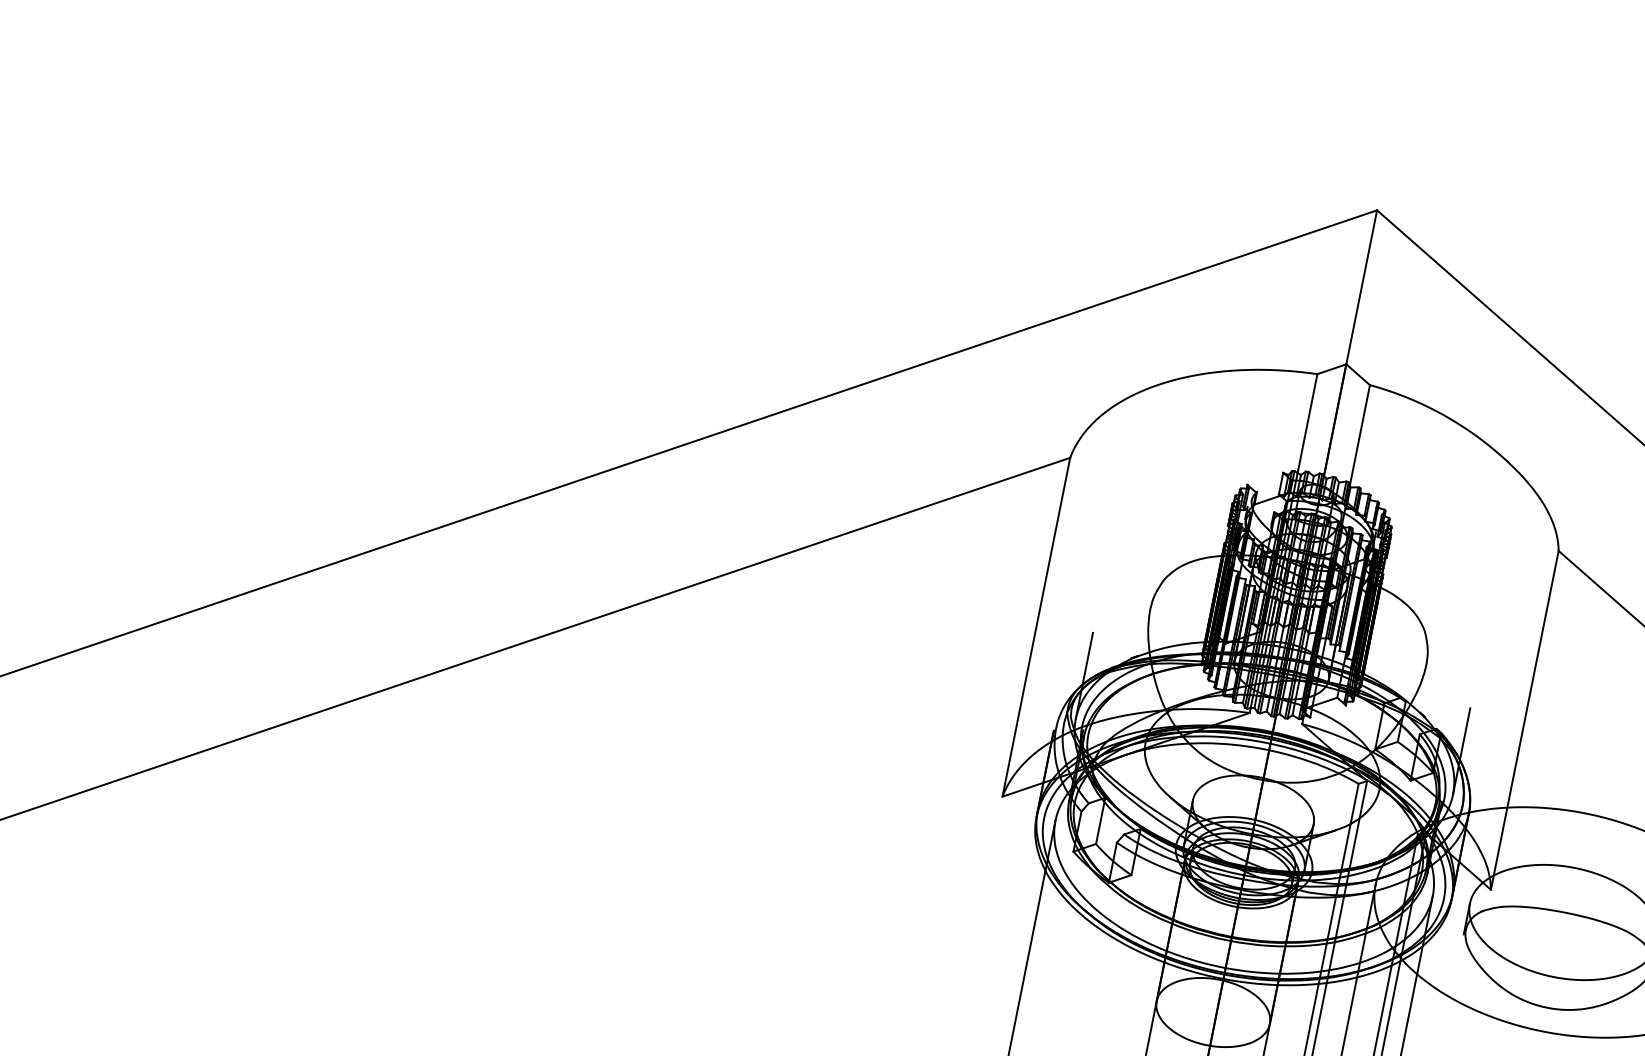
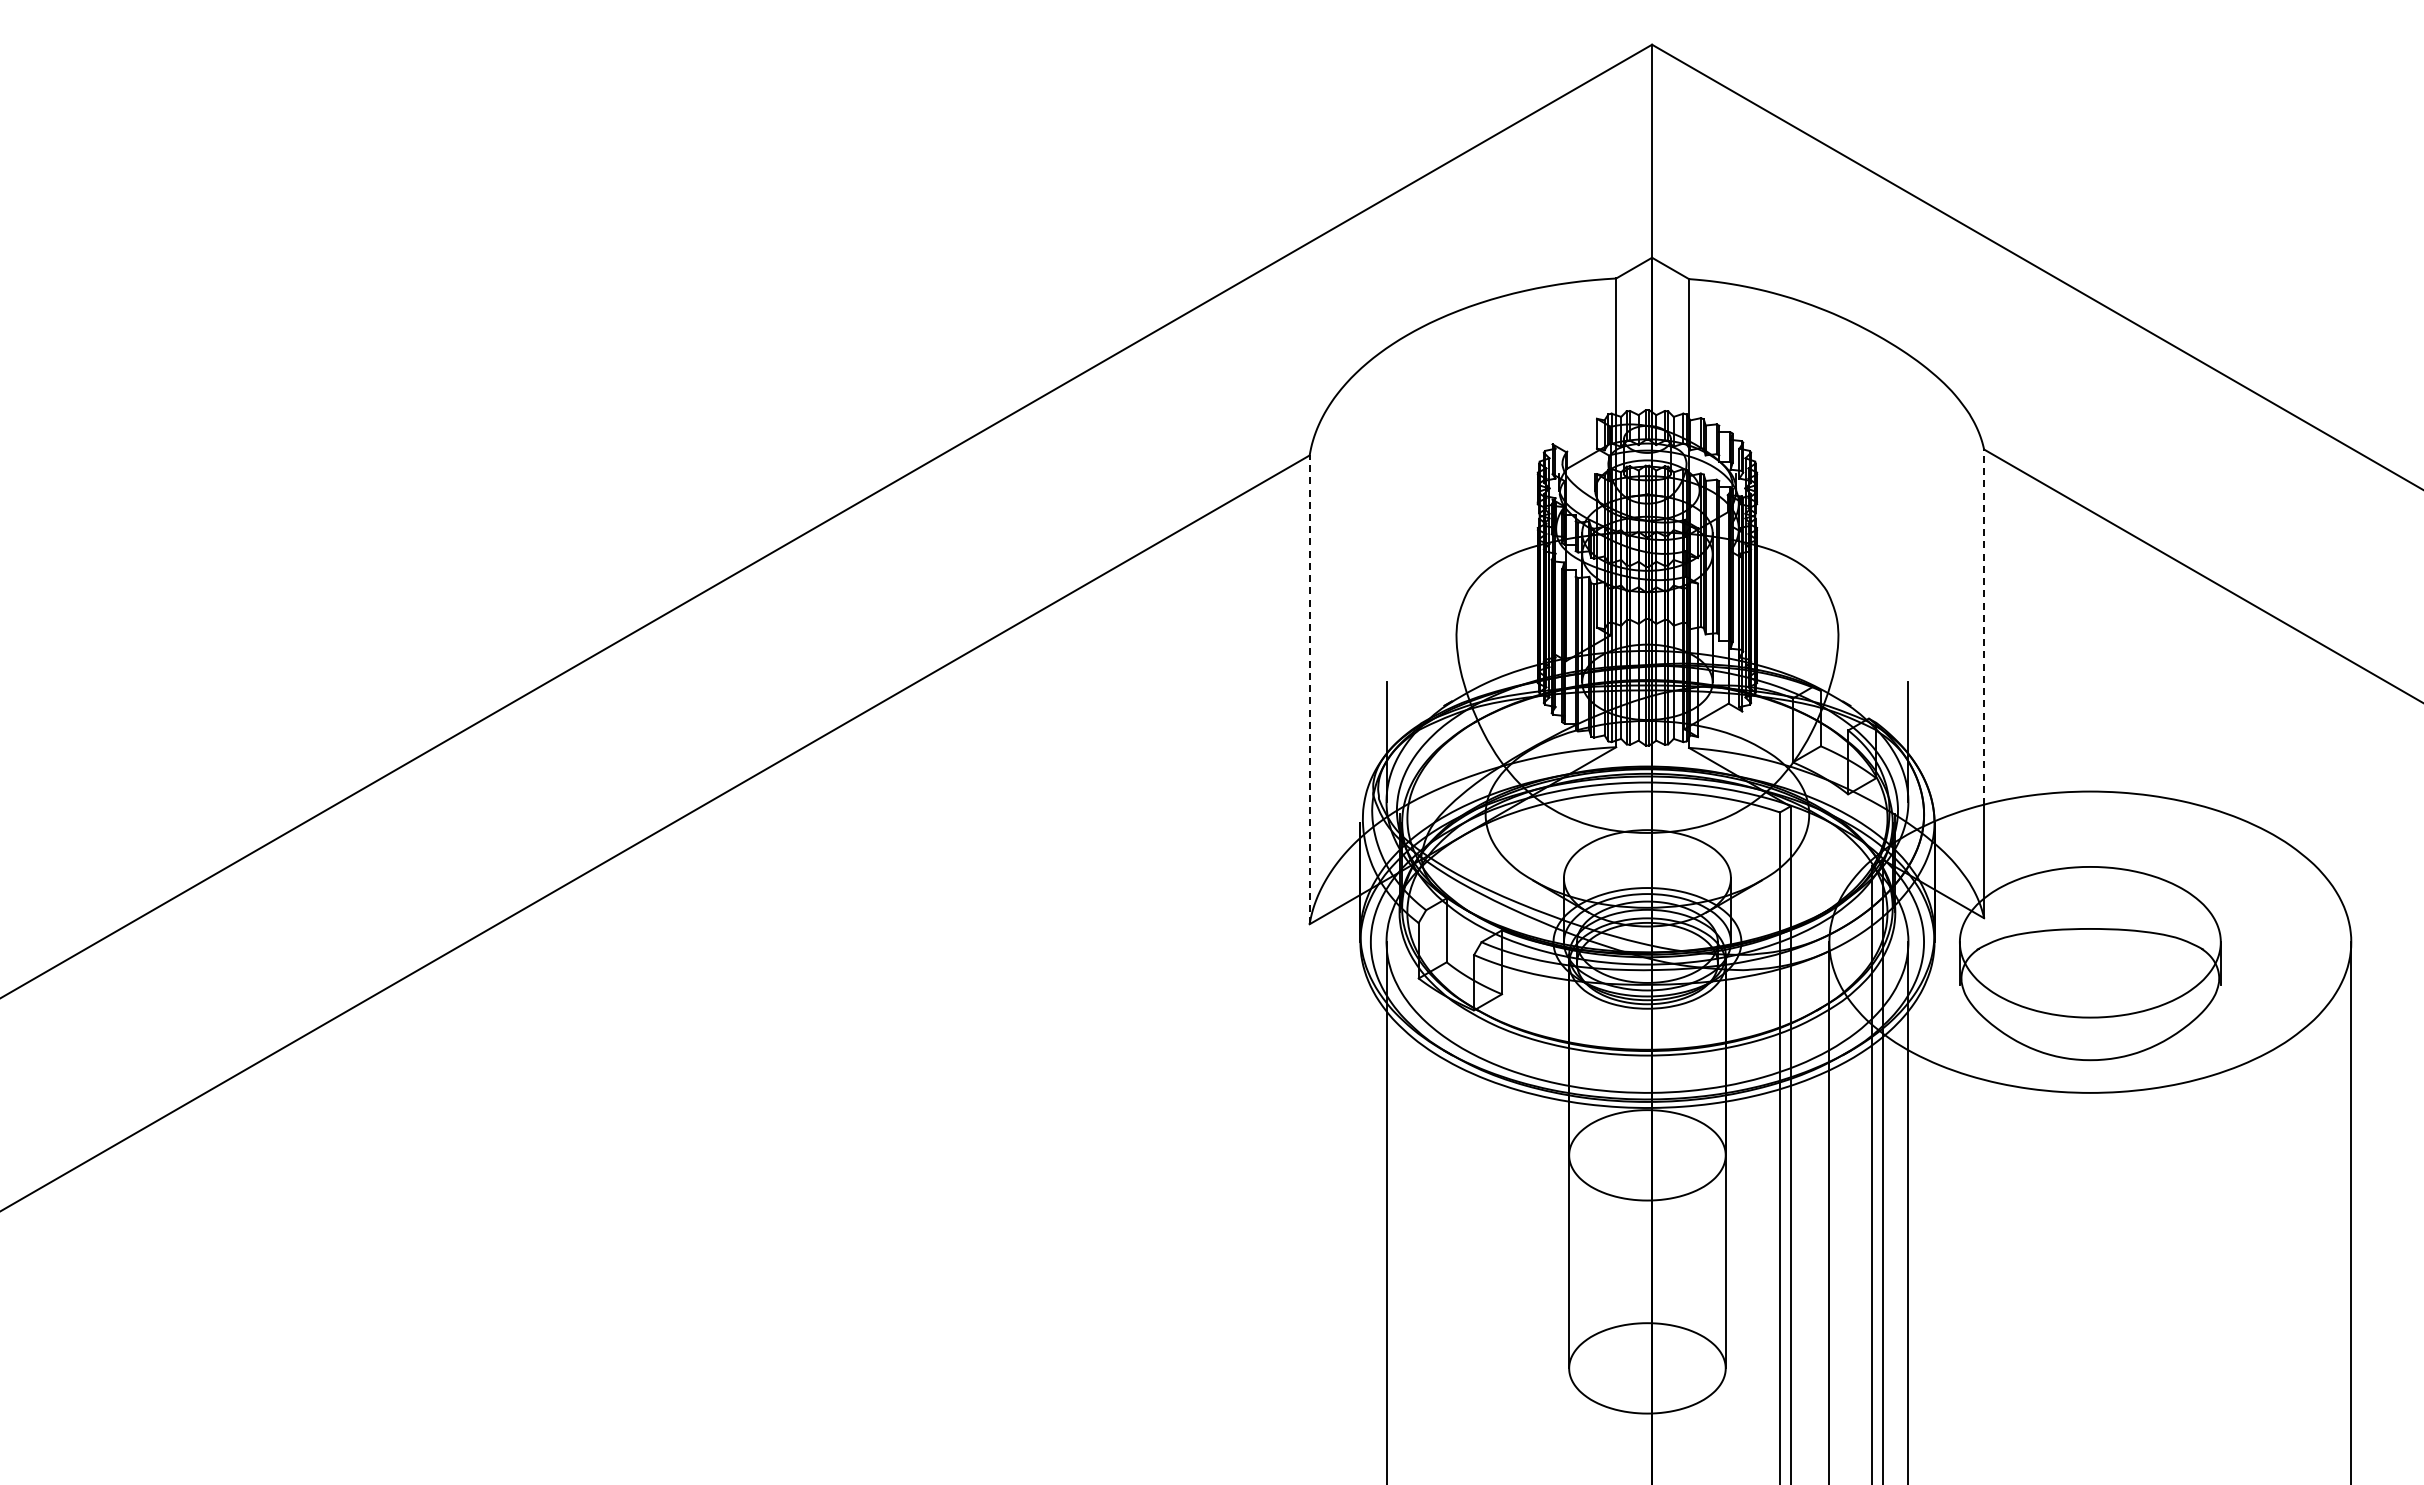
line: (1036, 626) -> (1309, 689), solid -> dashed
line: (1533, 679) -> (1984, 627), solid -> dashed

